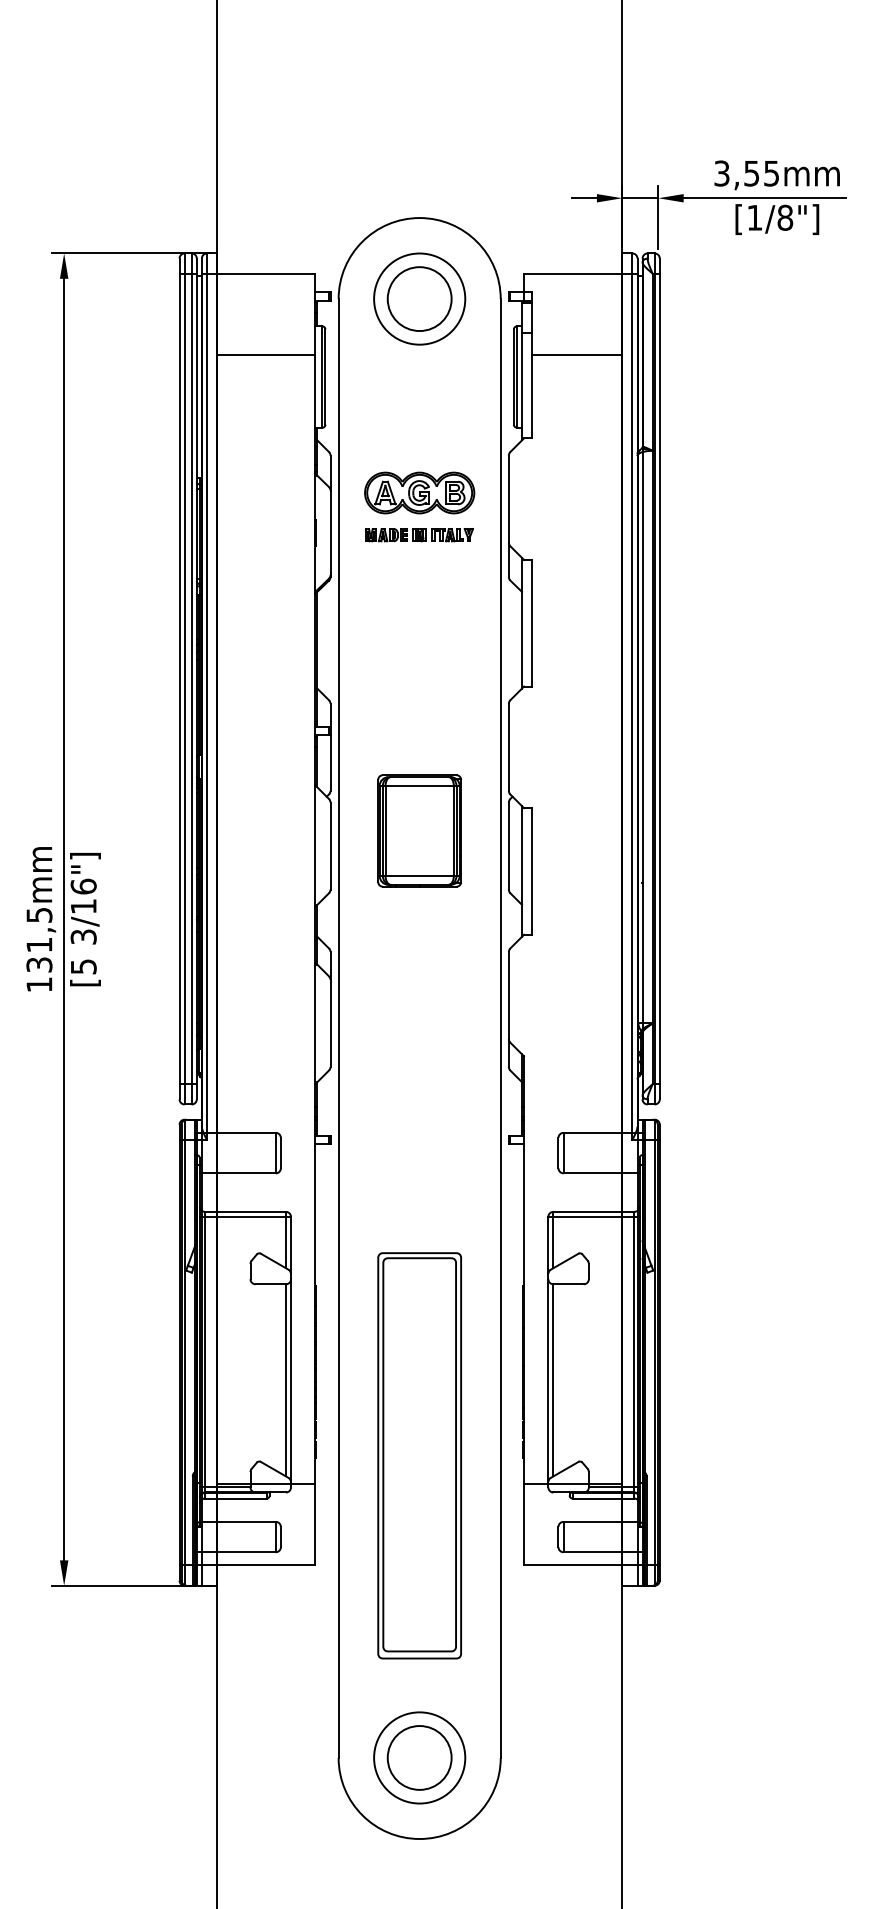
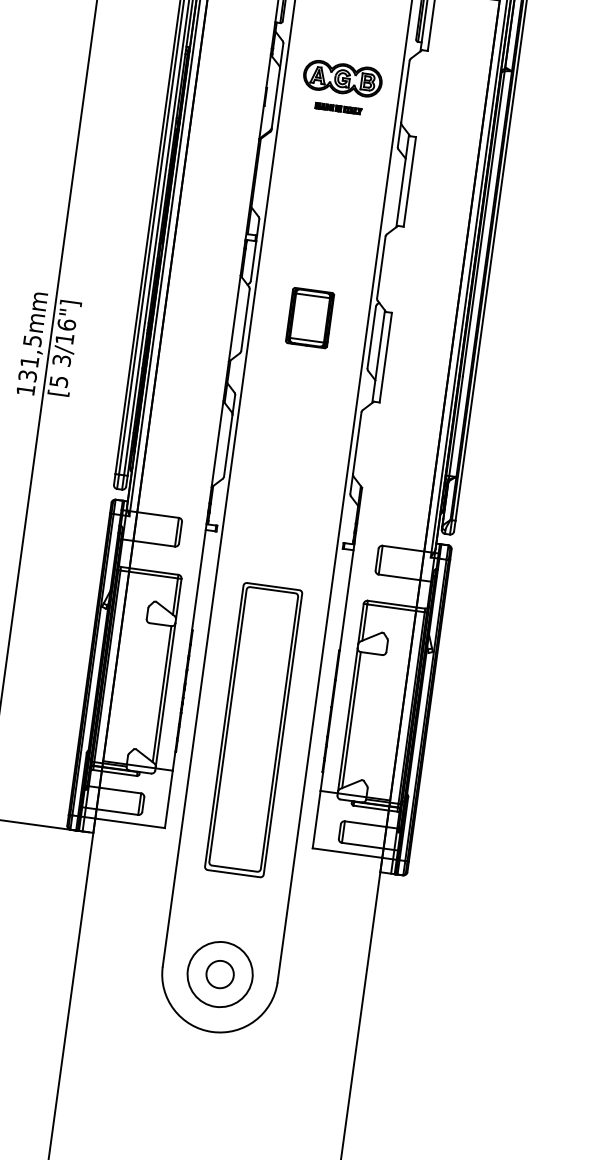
part: (419, 535) -> (338, 108), size x0.6
part: (419, 830) -> (309, 317), size x0.7
part: (419, 1455) -> (253, 729), moved
circle: (419, 1757) -> (220, 974), size x0.6

